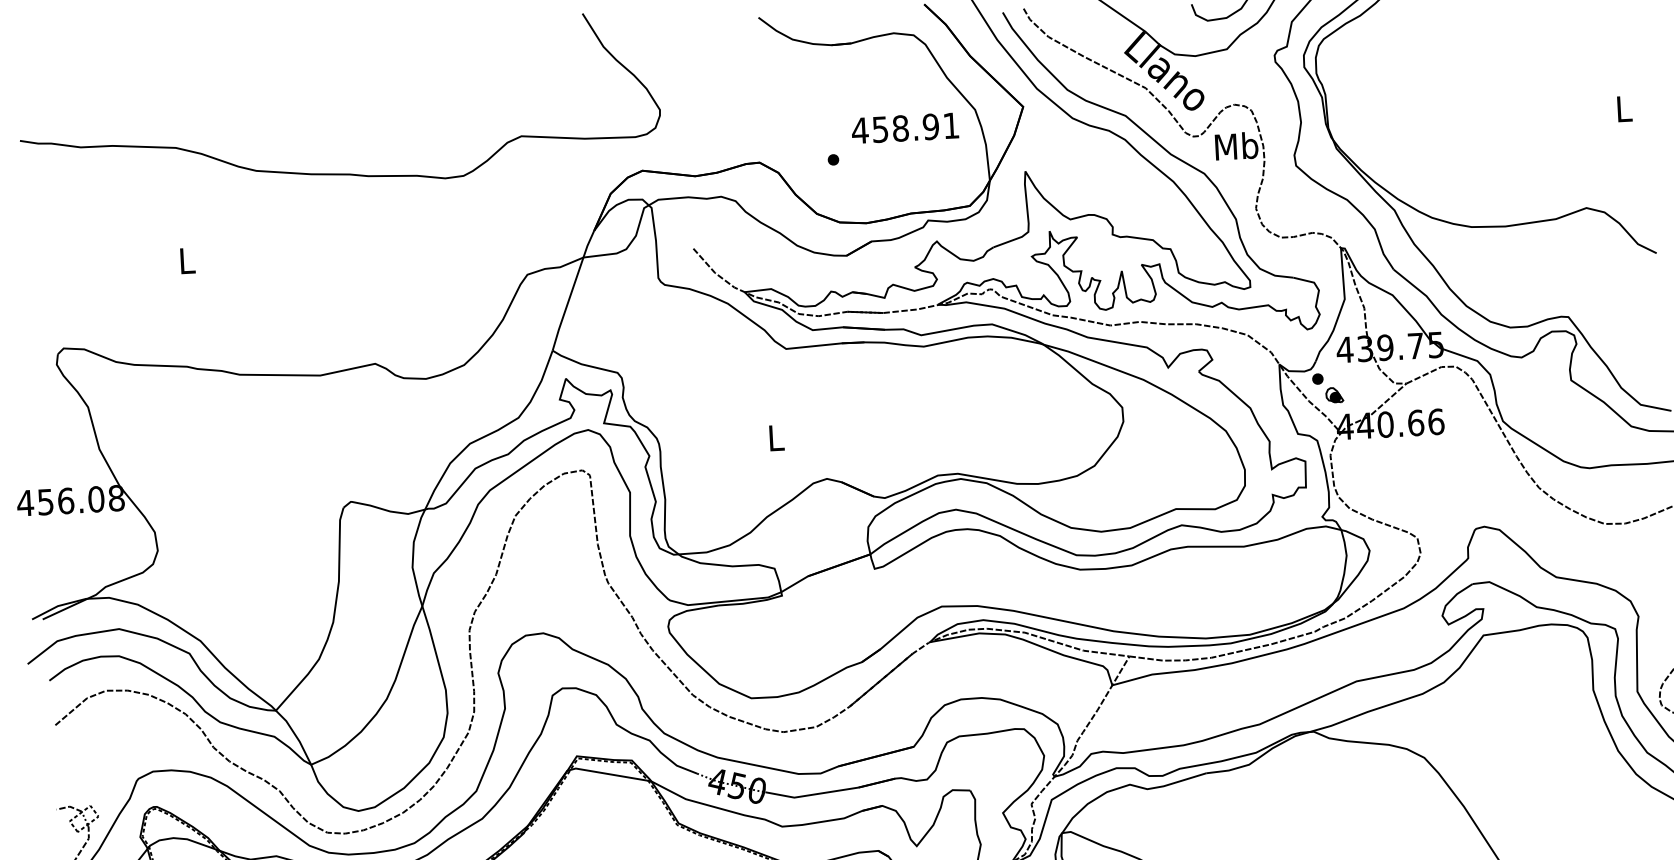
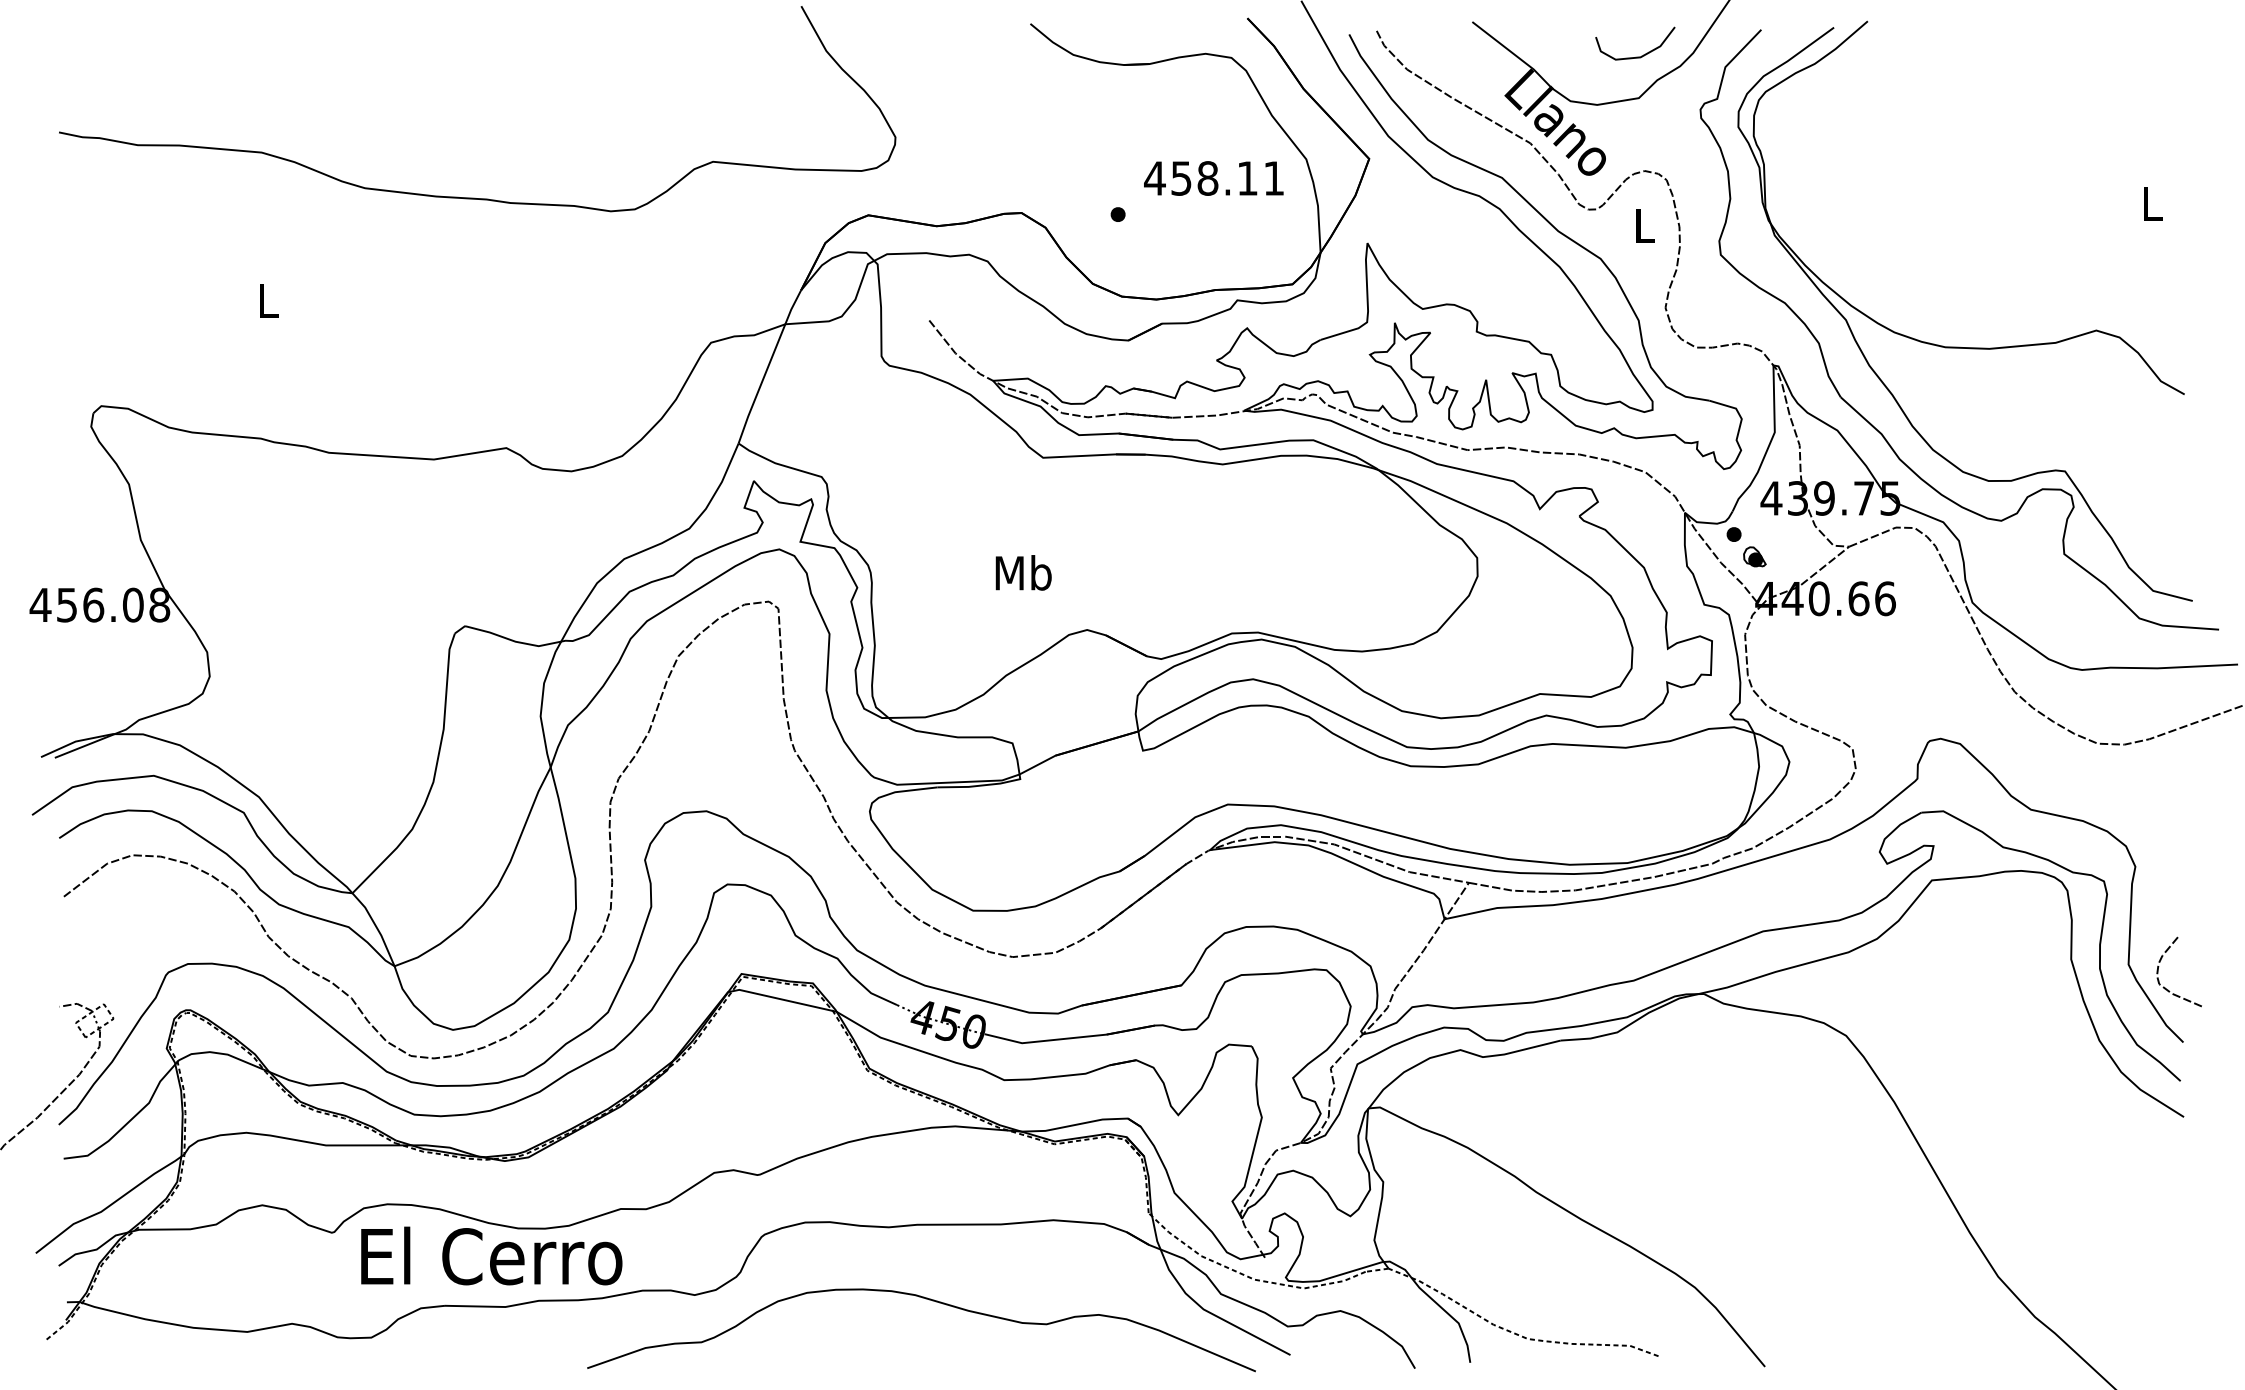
text: (930, 126) -> (1247, 178), 458.91 -> 458.11
text: (1236, 146) -> (1644, 225), Mb -> L
text: (775, 437) -> (1023, 572), L -> Mb

